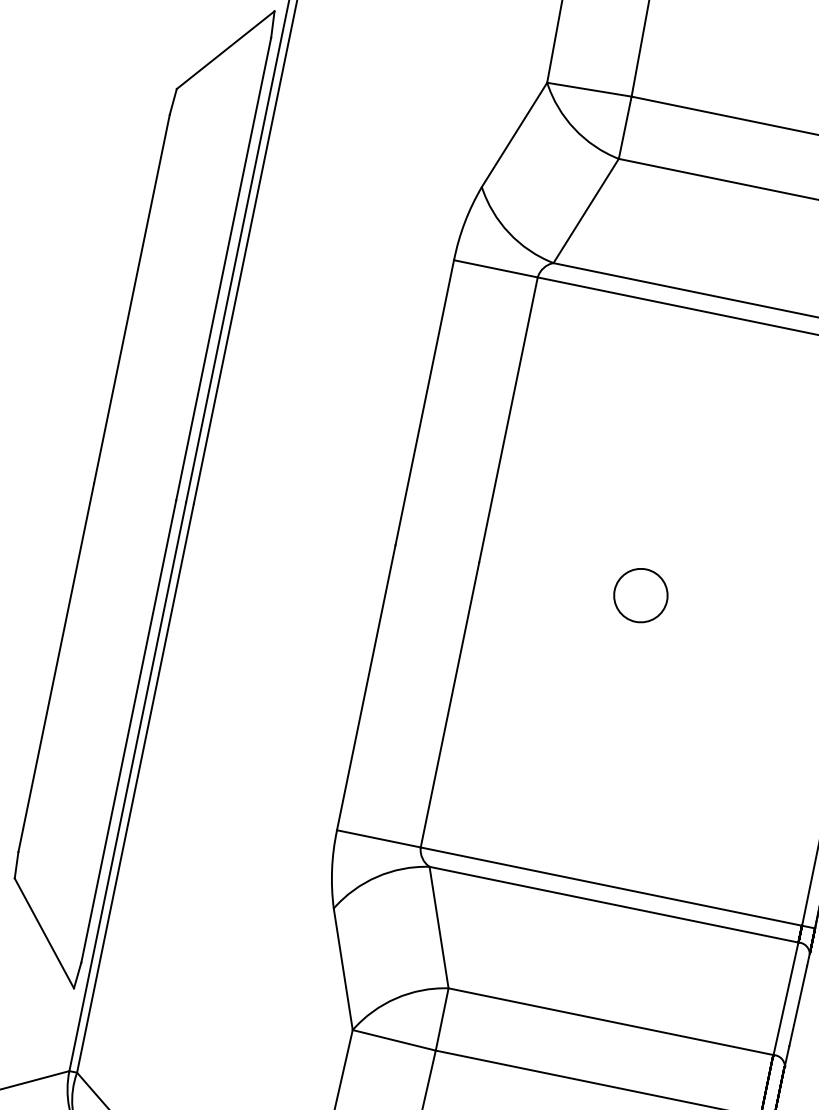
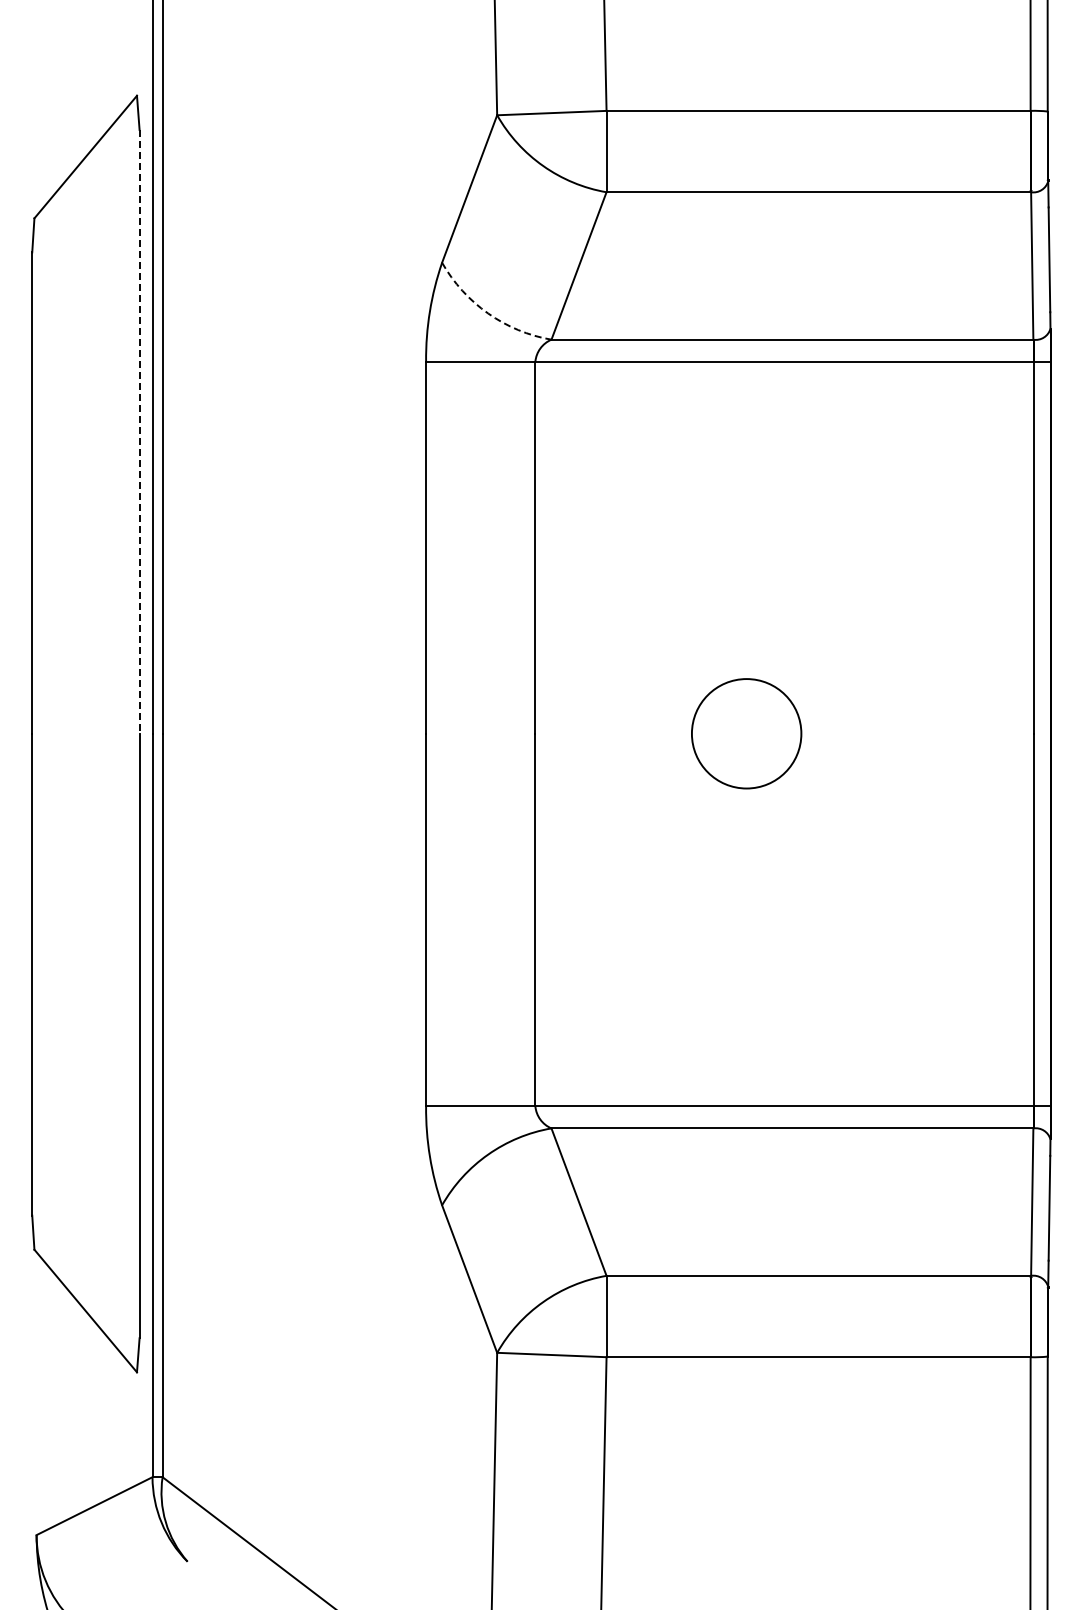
arc: (509, 233) -> (488, 313), solid -> dashed
line: (223, 269) -> (139, 432), solid -> dashed
circle: (640, 595) -> (746, 734), size x1.6

